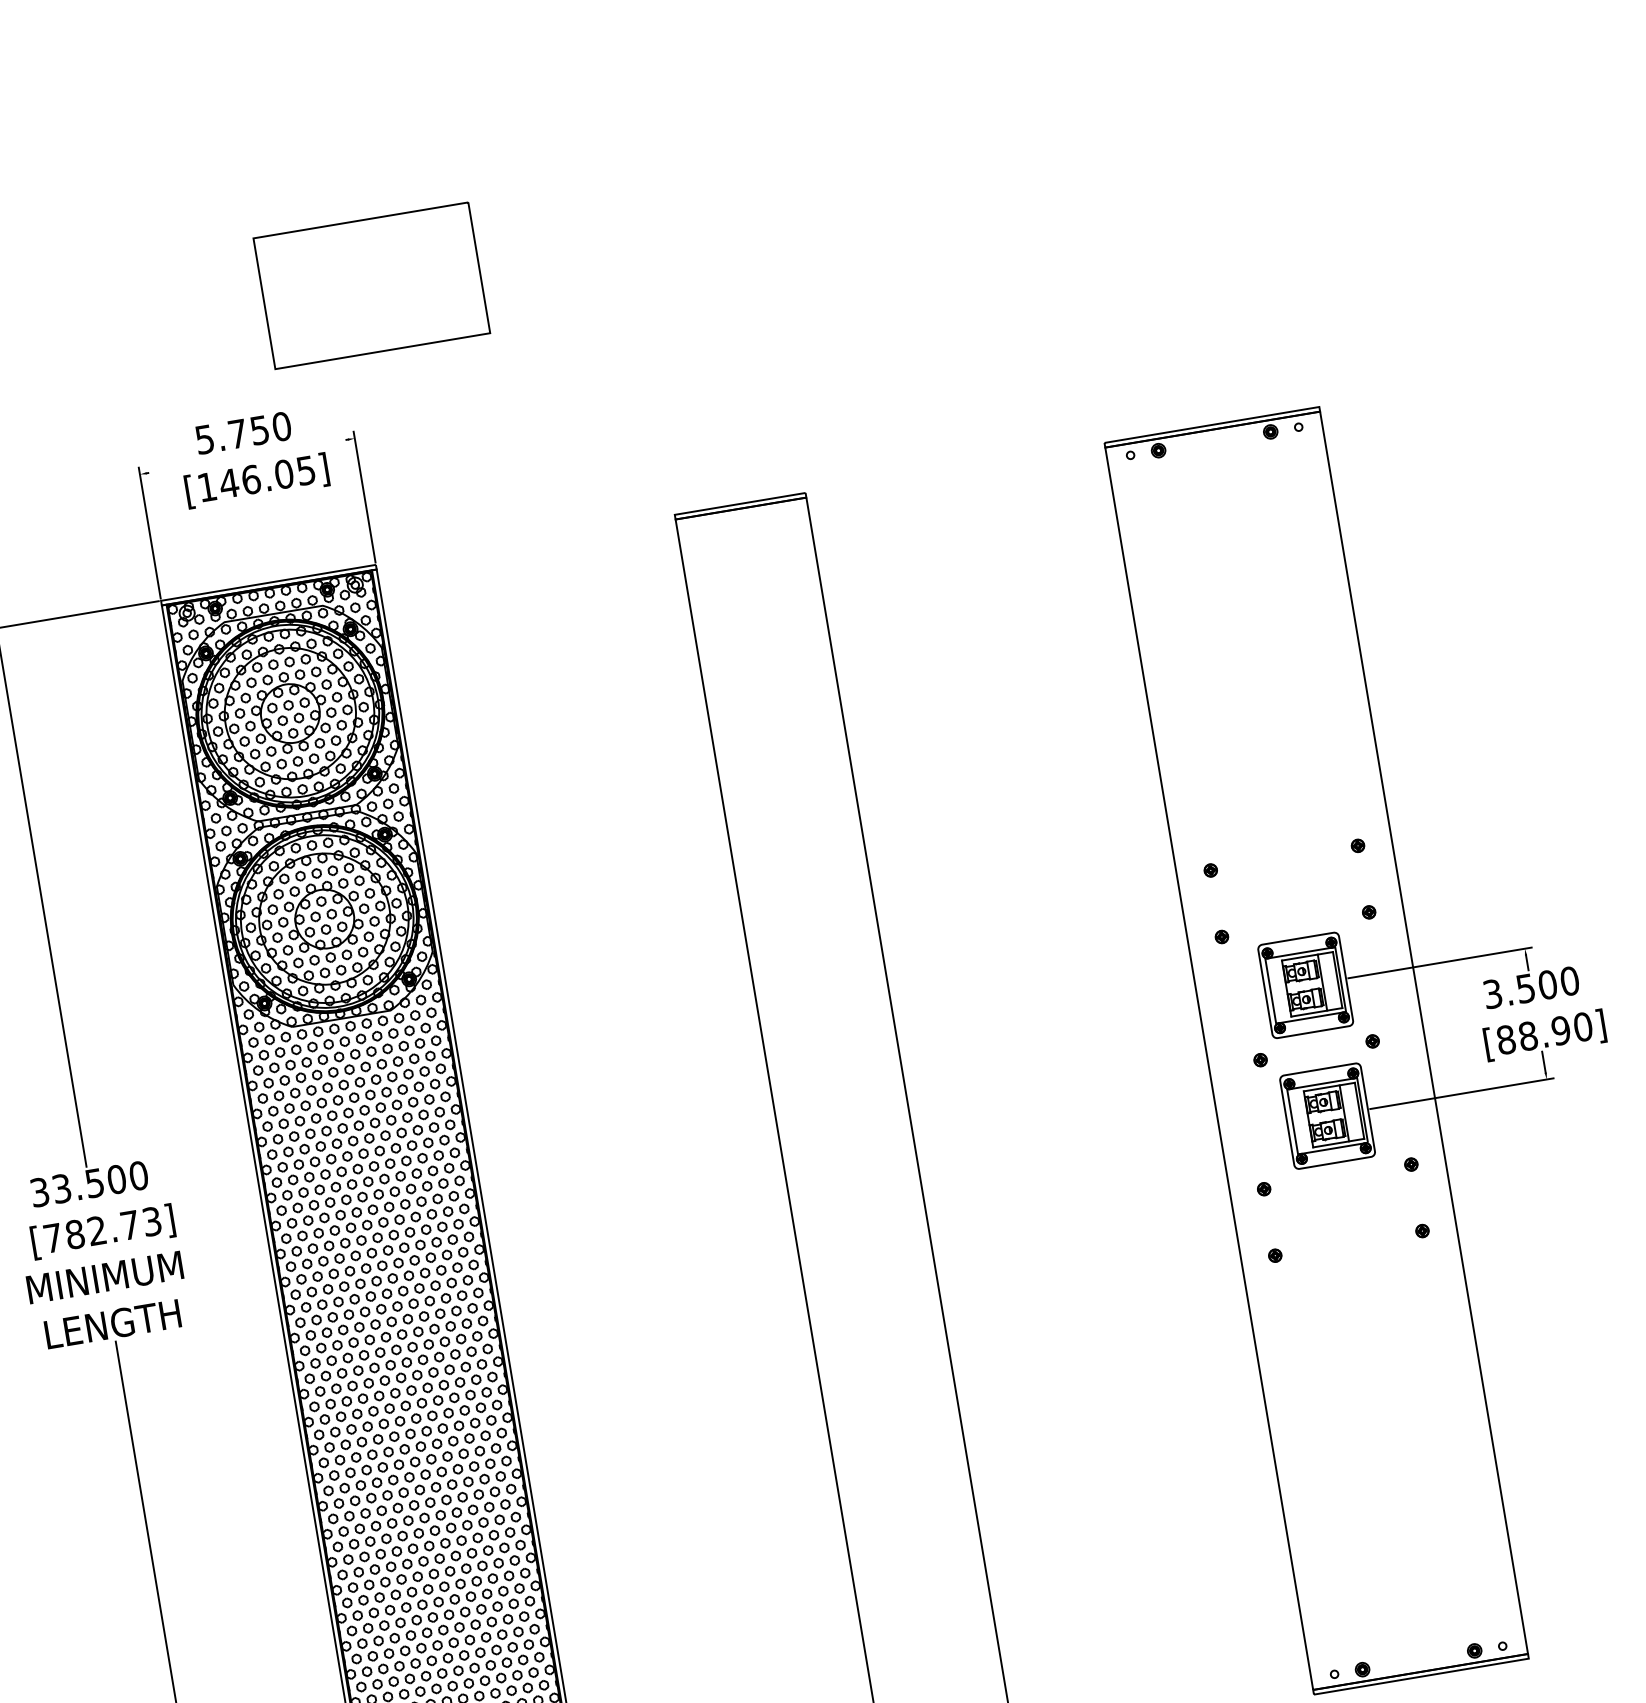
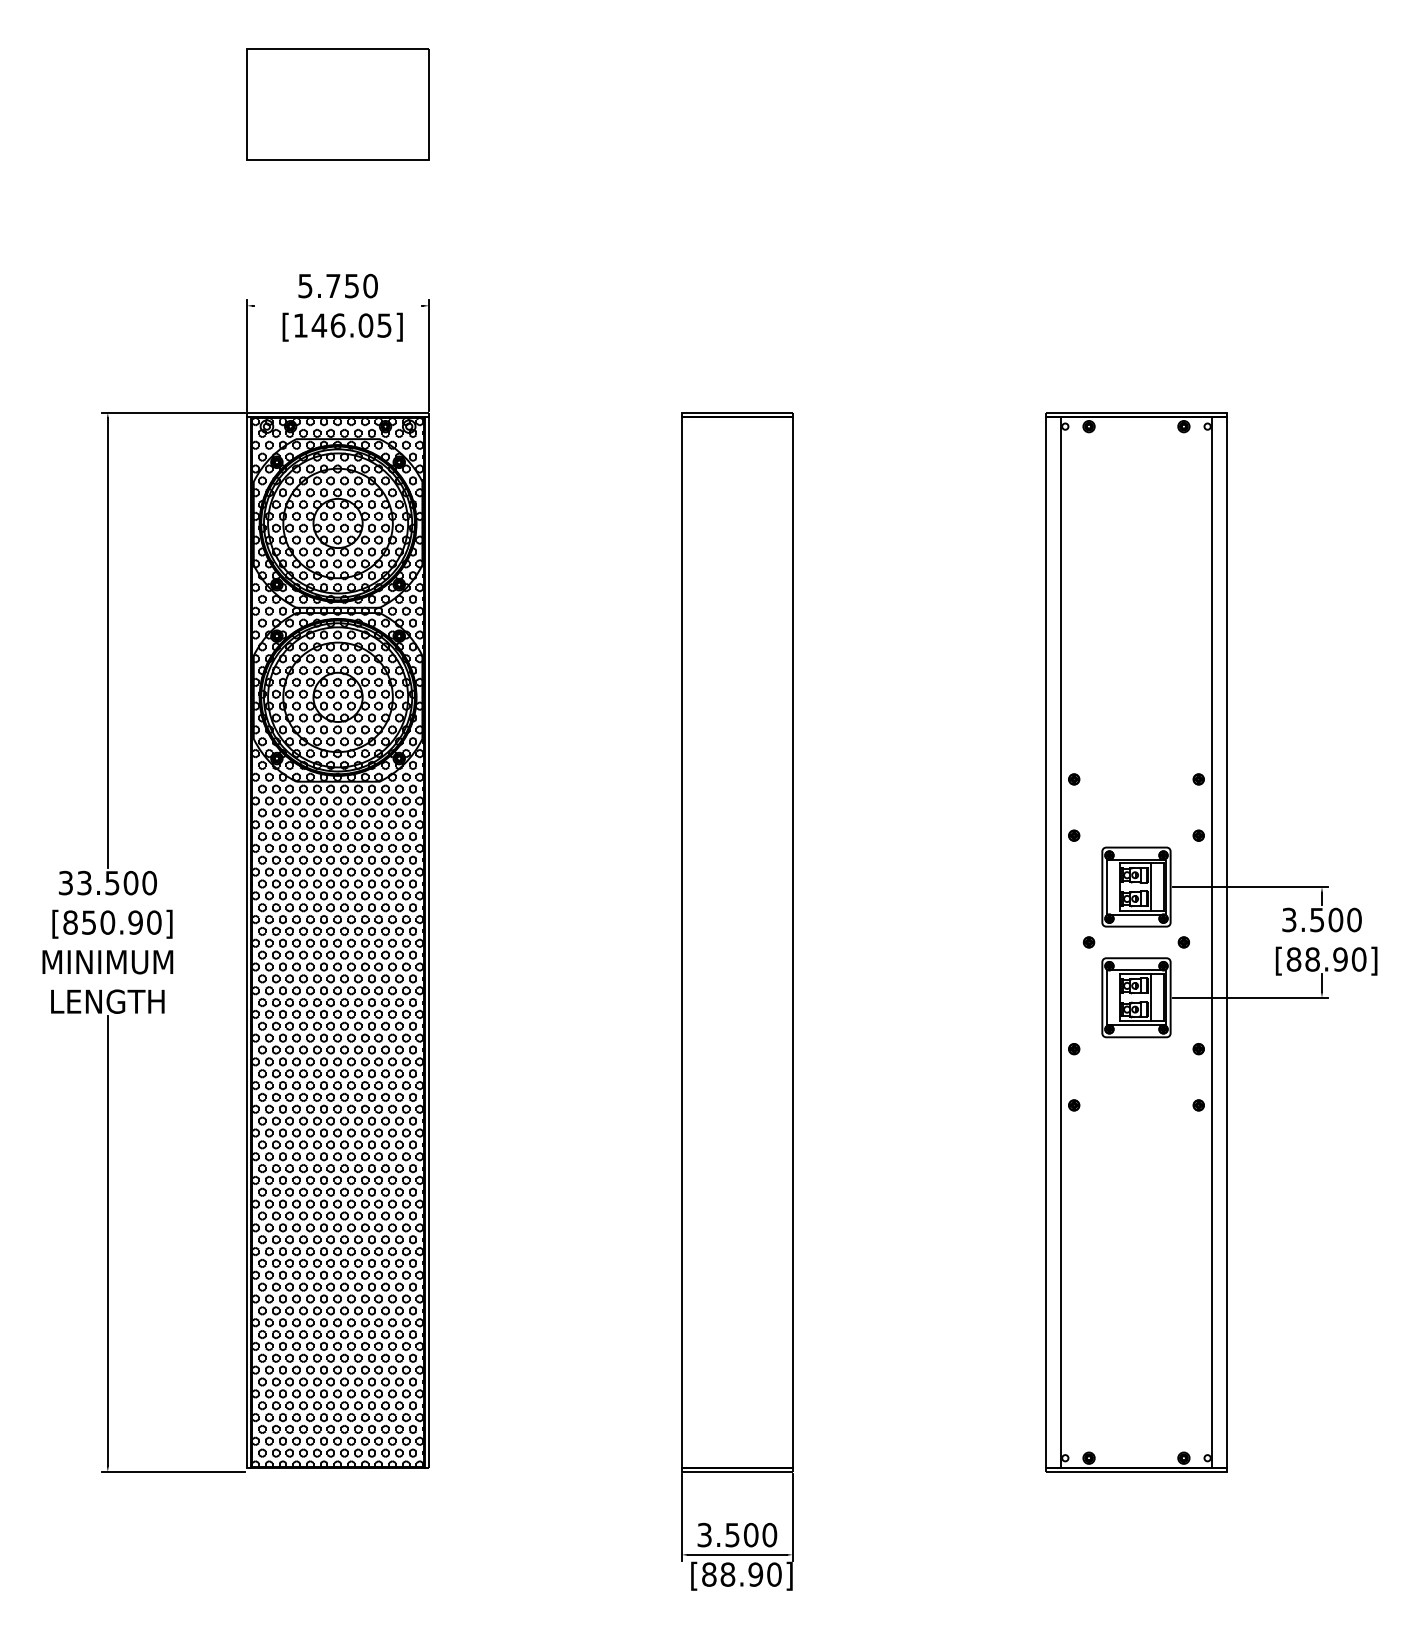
part: (371, 285) -> (337, 104), moved
line: (1405, 1036) -> (1211, 942), added
line: (1228, 1065) -> (1061, 942), added
text: (102, 1229) -> (112, 922), [782.73] -> [850.90]

